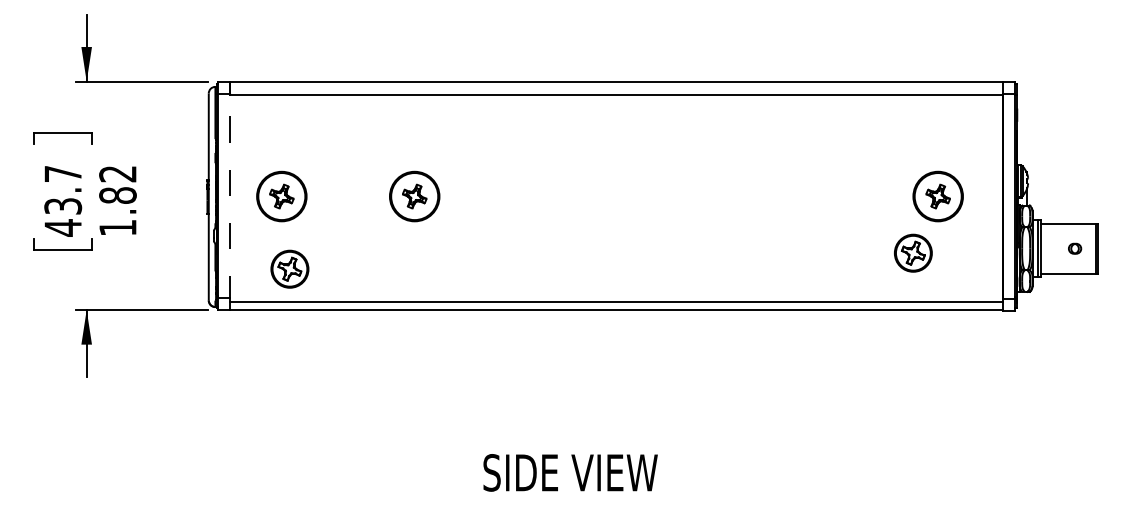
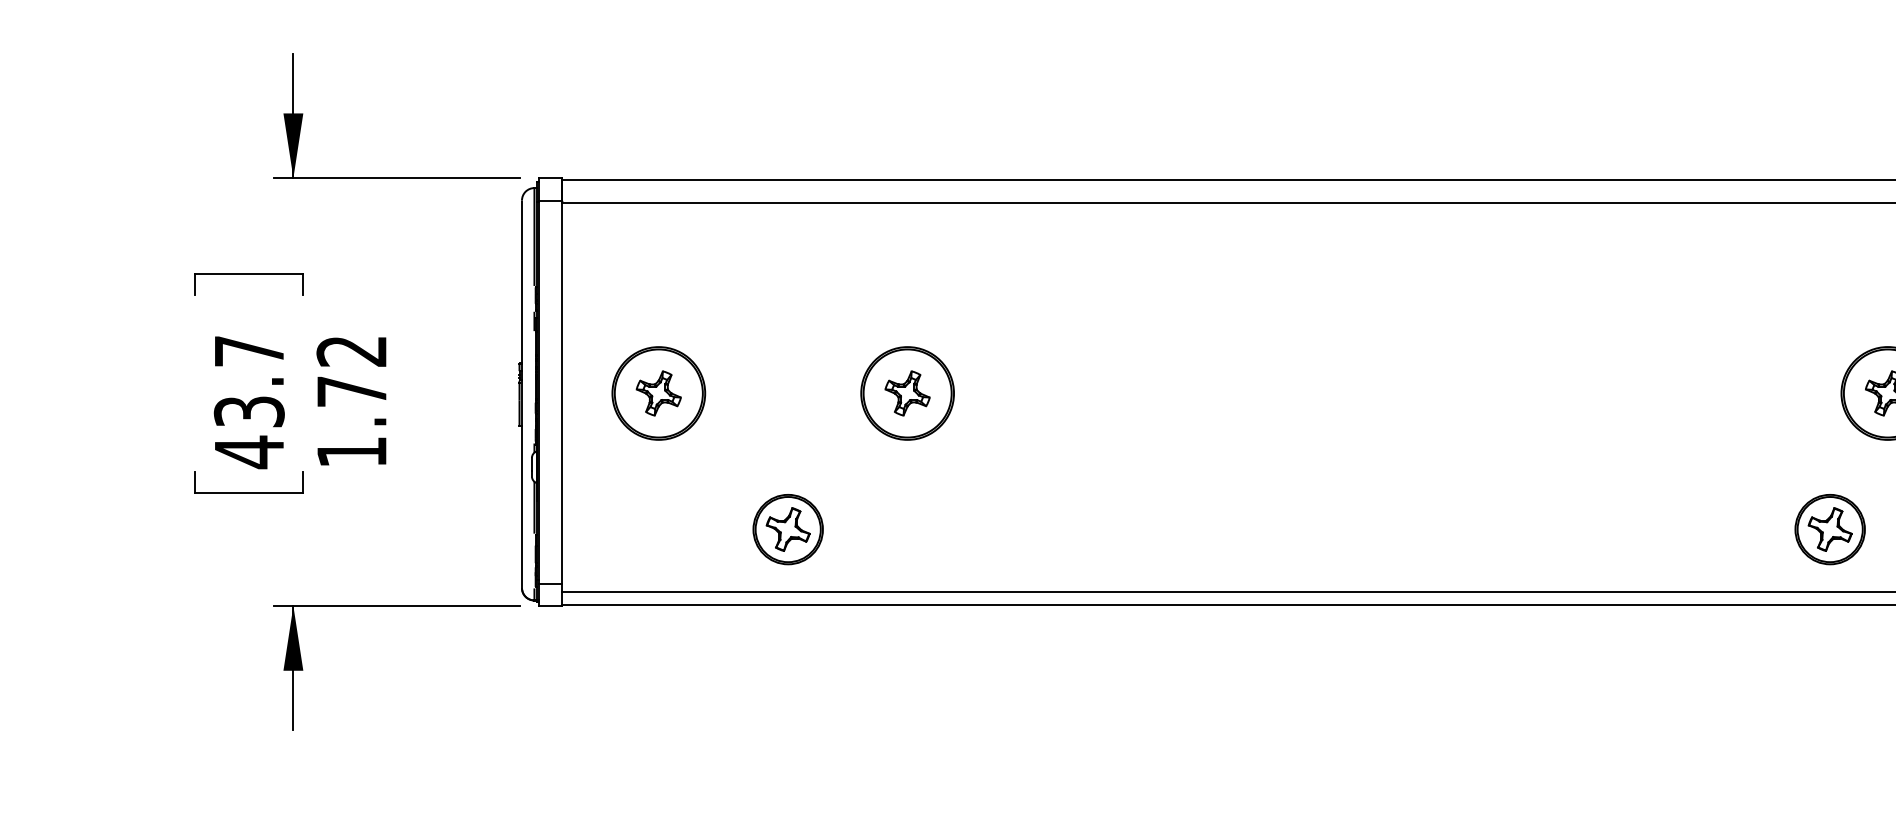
text: (117, 195) -> (351, 391), 1.82 -> 1.72
line: (230, 198) -> (562, 397), dashed -> solid
part: (913, 252) -> (1830, 528), moved
part: (289, 268) -> (787, 528), moved

